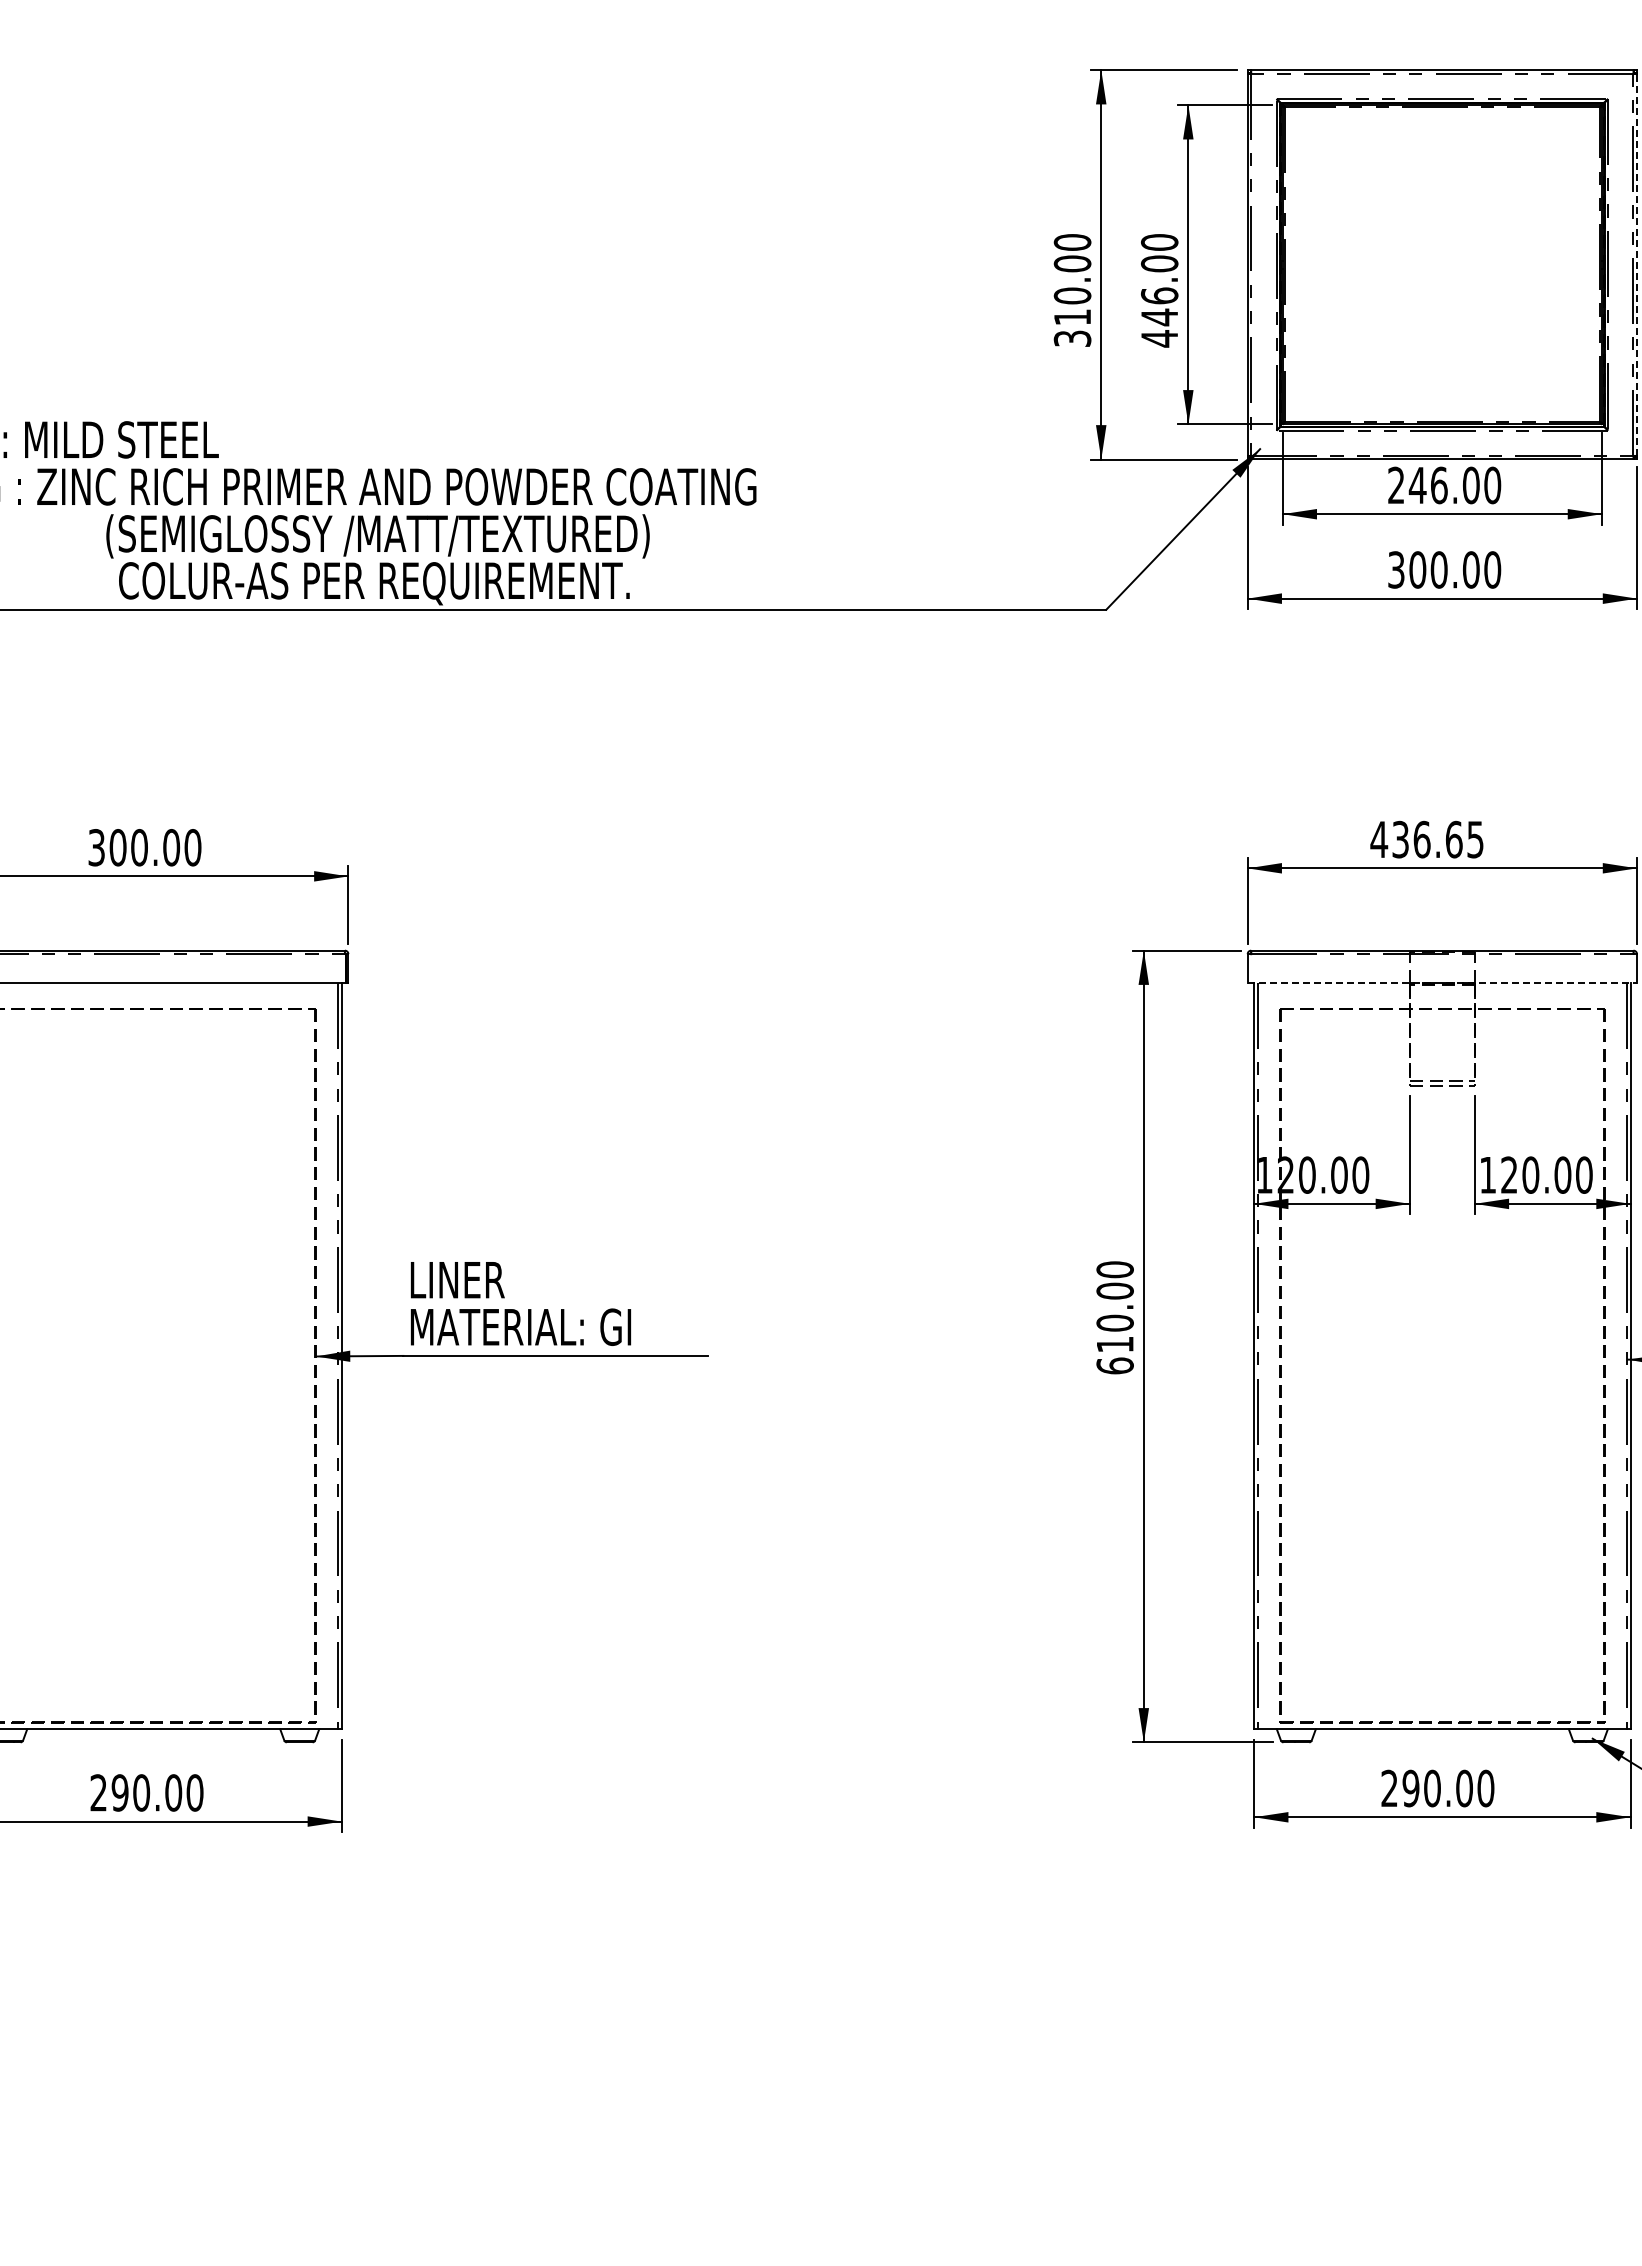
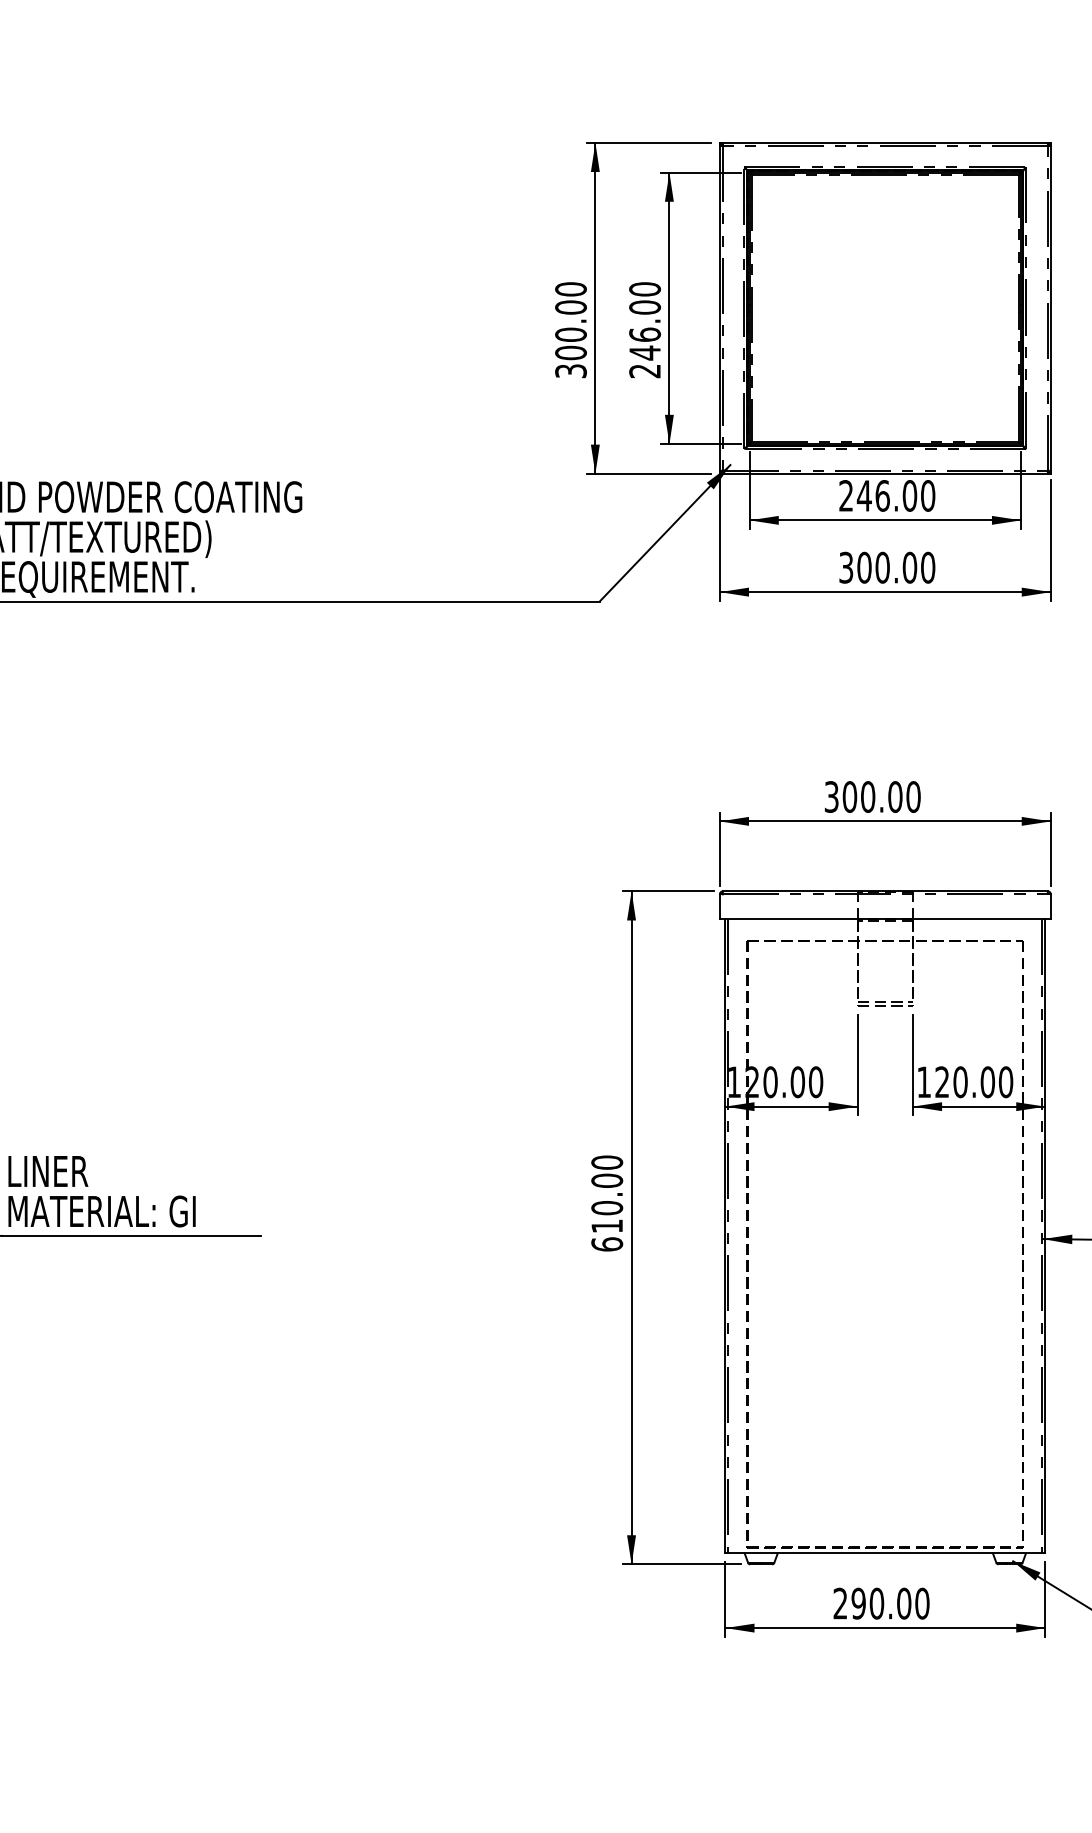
line: (1637, 264) -> (1051, 308), dashed -> solid
text: (1072, 317) -> (570, 353), 310.00 -> 300.00
text: (1159, 338) -> (644, 370), 446.00 -> 246.00
text: (1426, 839) -> (871, 796), 436.65 -> 300.00
line: (1442, 983) -> (885, 919), dashed -> solid

